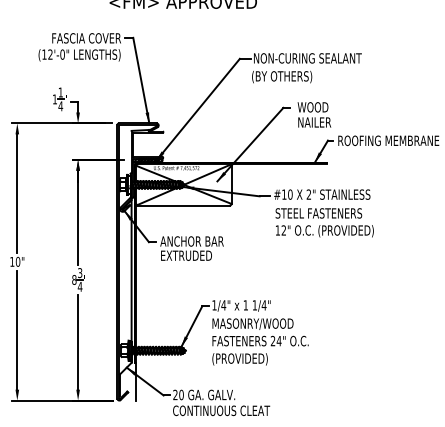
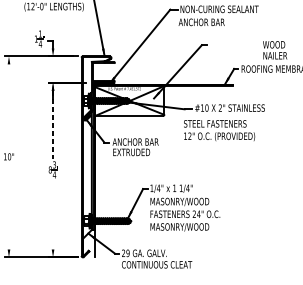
text: (282, 76) -> (201, 22), (BY OTHERS) -> ANCHOR BAR
text: (314, 114) -> (275, 50), moved
line: (17, 193) -> (9, 107), removed
line: (78, 218) -> (53, 125), solid -> dashed
text: (324, 222) -> (219, 130), moved
line: (17, 330) -> (9, 206), removed
line: (78, 341) -> (53, 214), removed
text: (252, 359) -> (179, 227), (PROVIDED) -> MASONRY/WOOD
text: (181, 395) -> (128, 253), 20 -> 29

